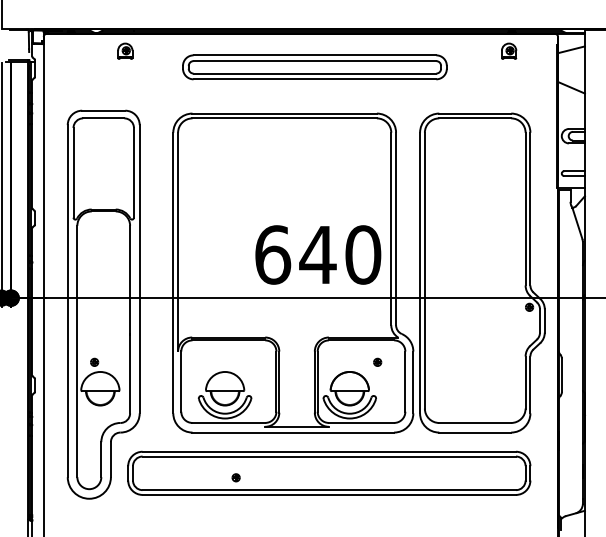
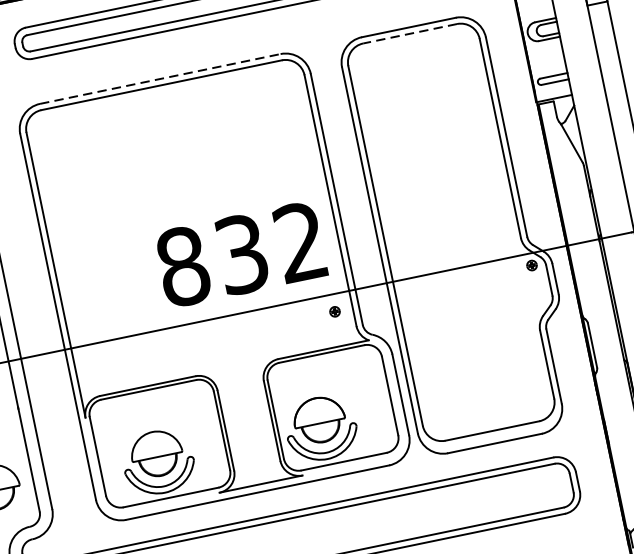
line: (285, 113) -> (161, 78), solid -> dashed
line: (475, 118) -> (410, 33), solid -> dashed
text: (318, 254) -> (242, 253), 640 -> 832
part: (377, 361) -> (334, 310), moved

